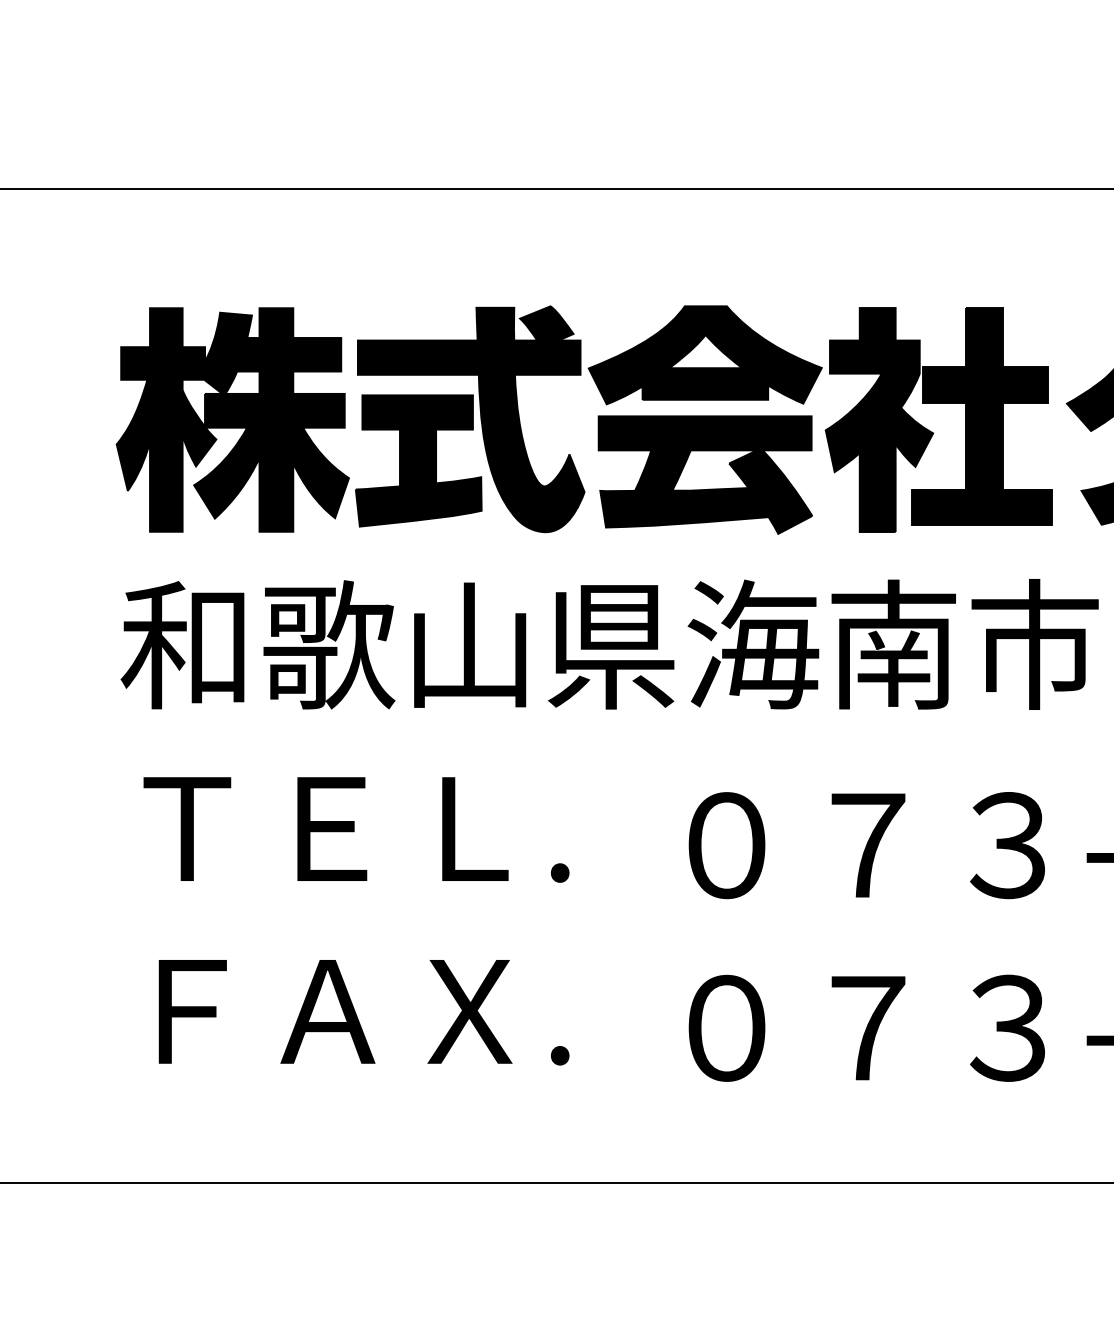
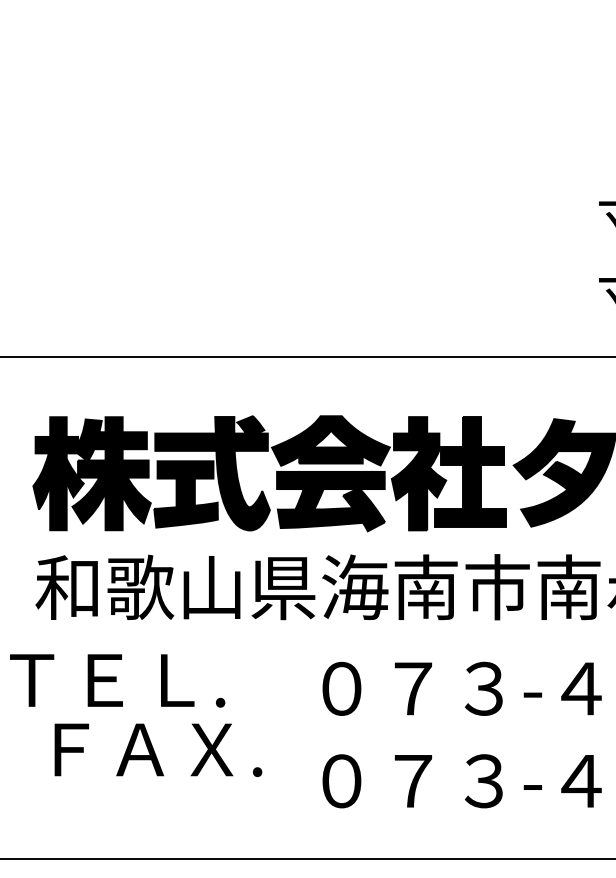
text: (356, 828) -> (117, 680), moved
text: (364, 1012) -> (158, 750), moved

